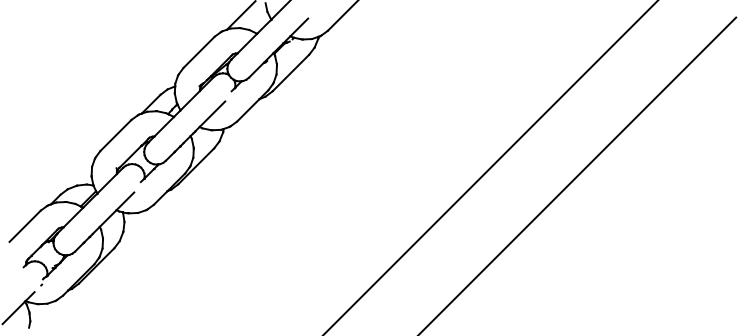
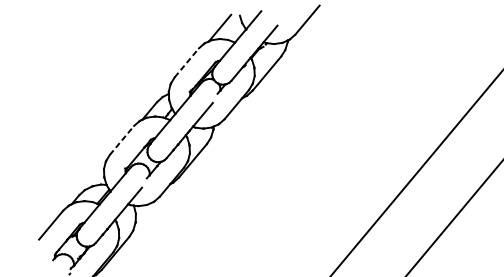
line: (199, 52) -> (187, 63), solid -> dashed
line: (116, 135) -> (122, 140), solid -> dashed

